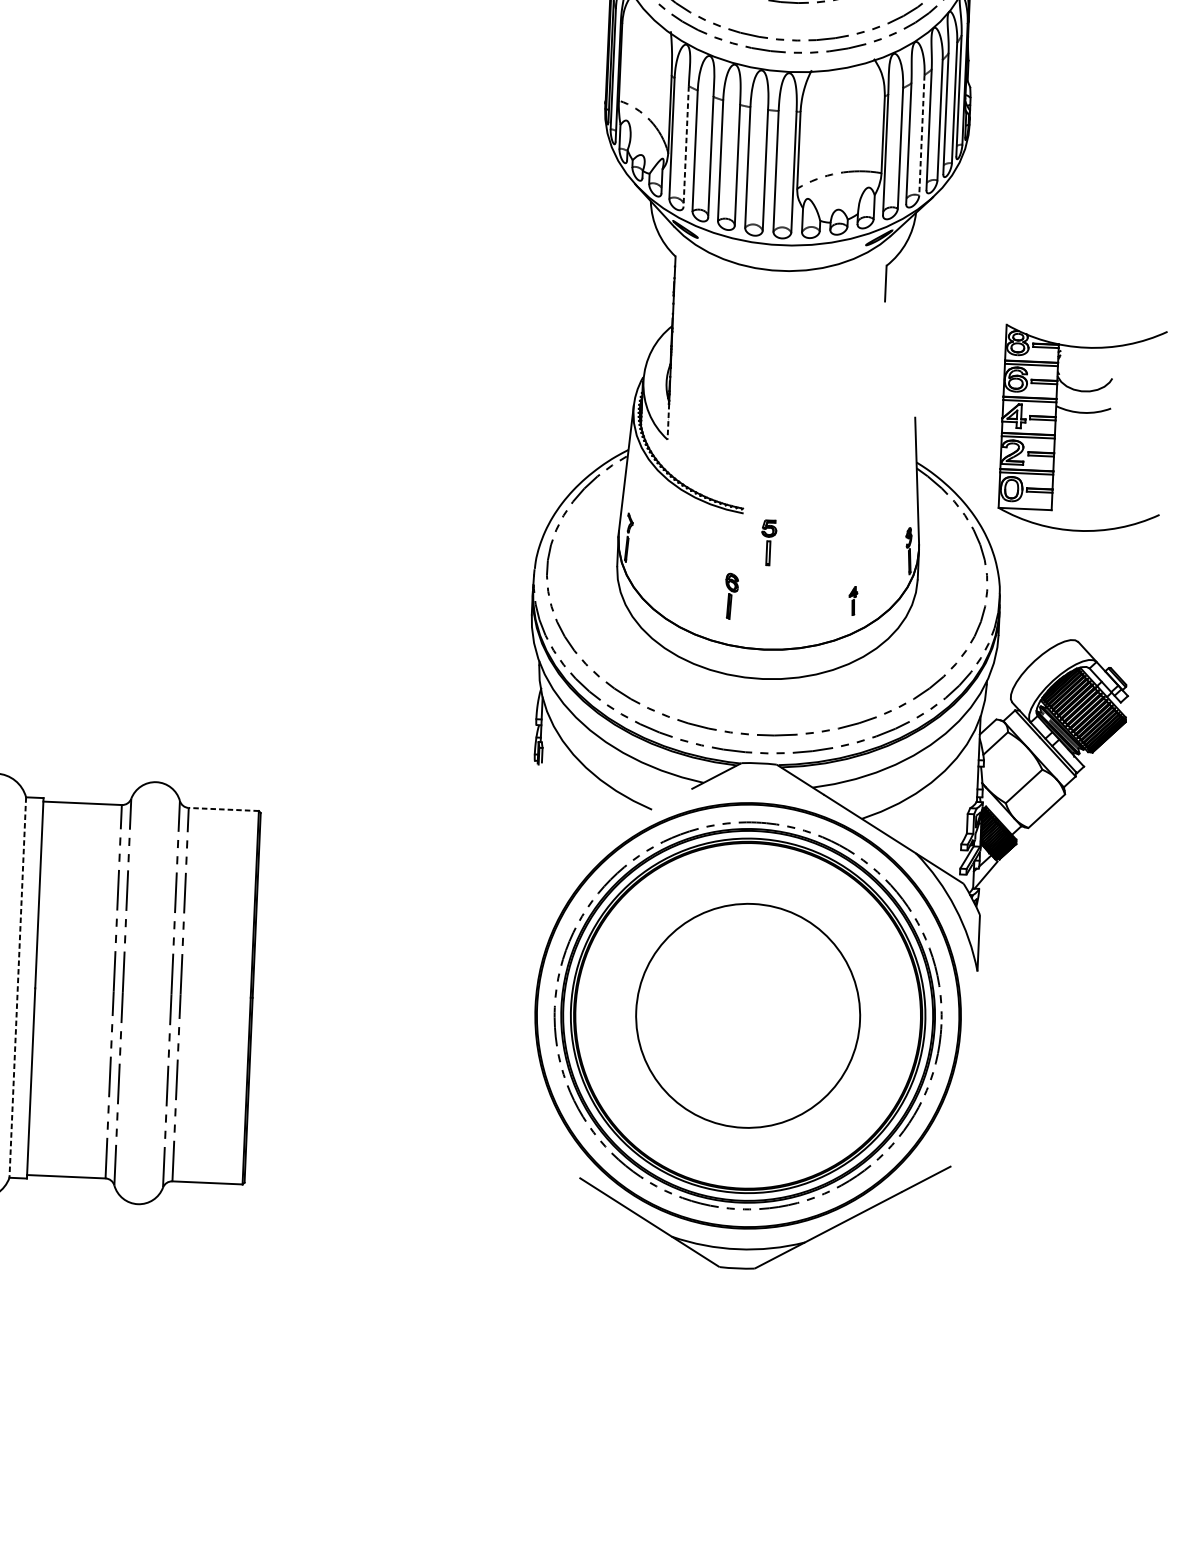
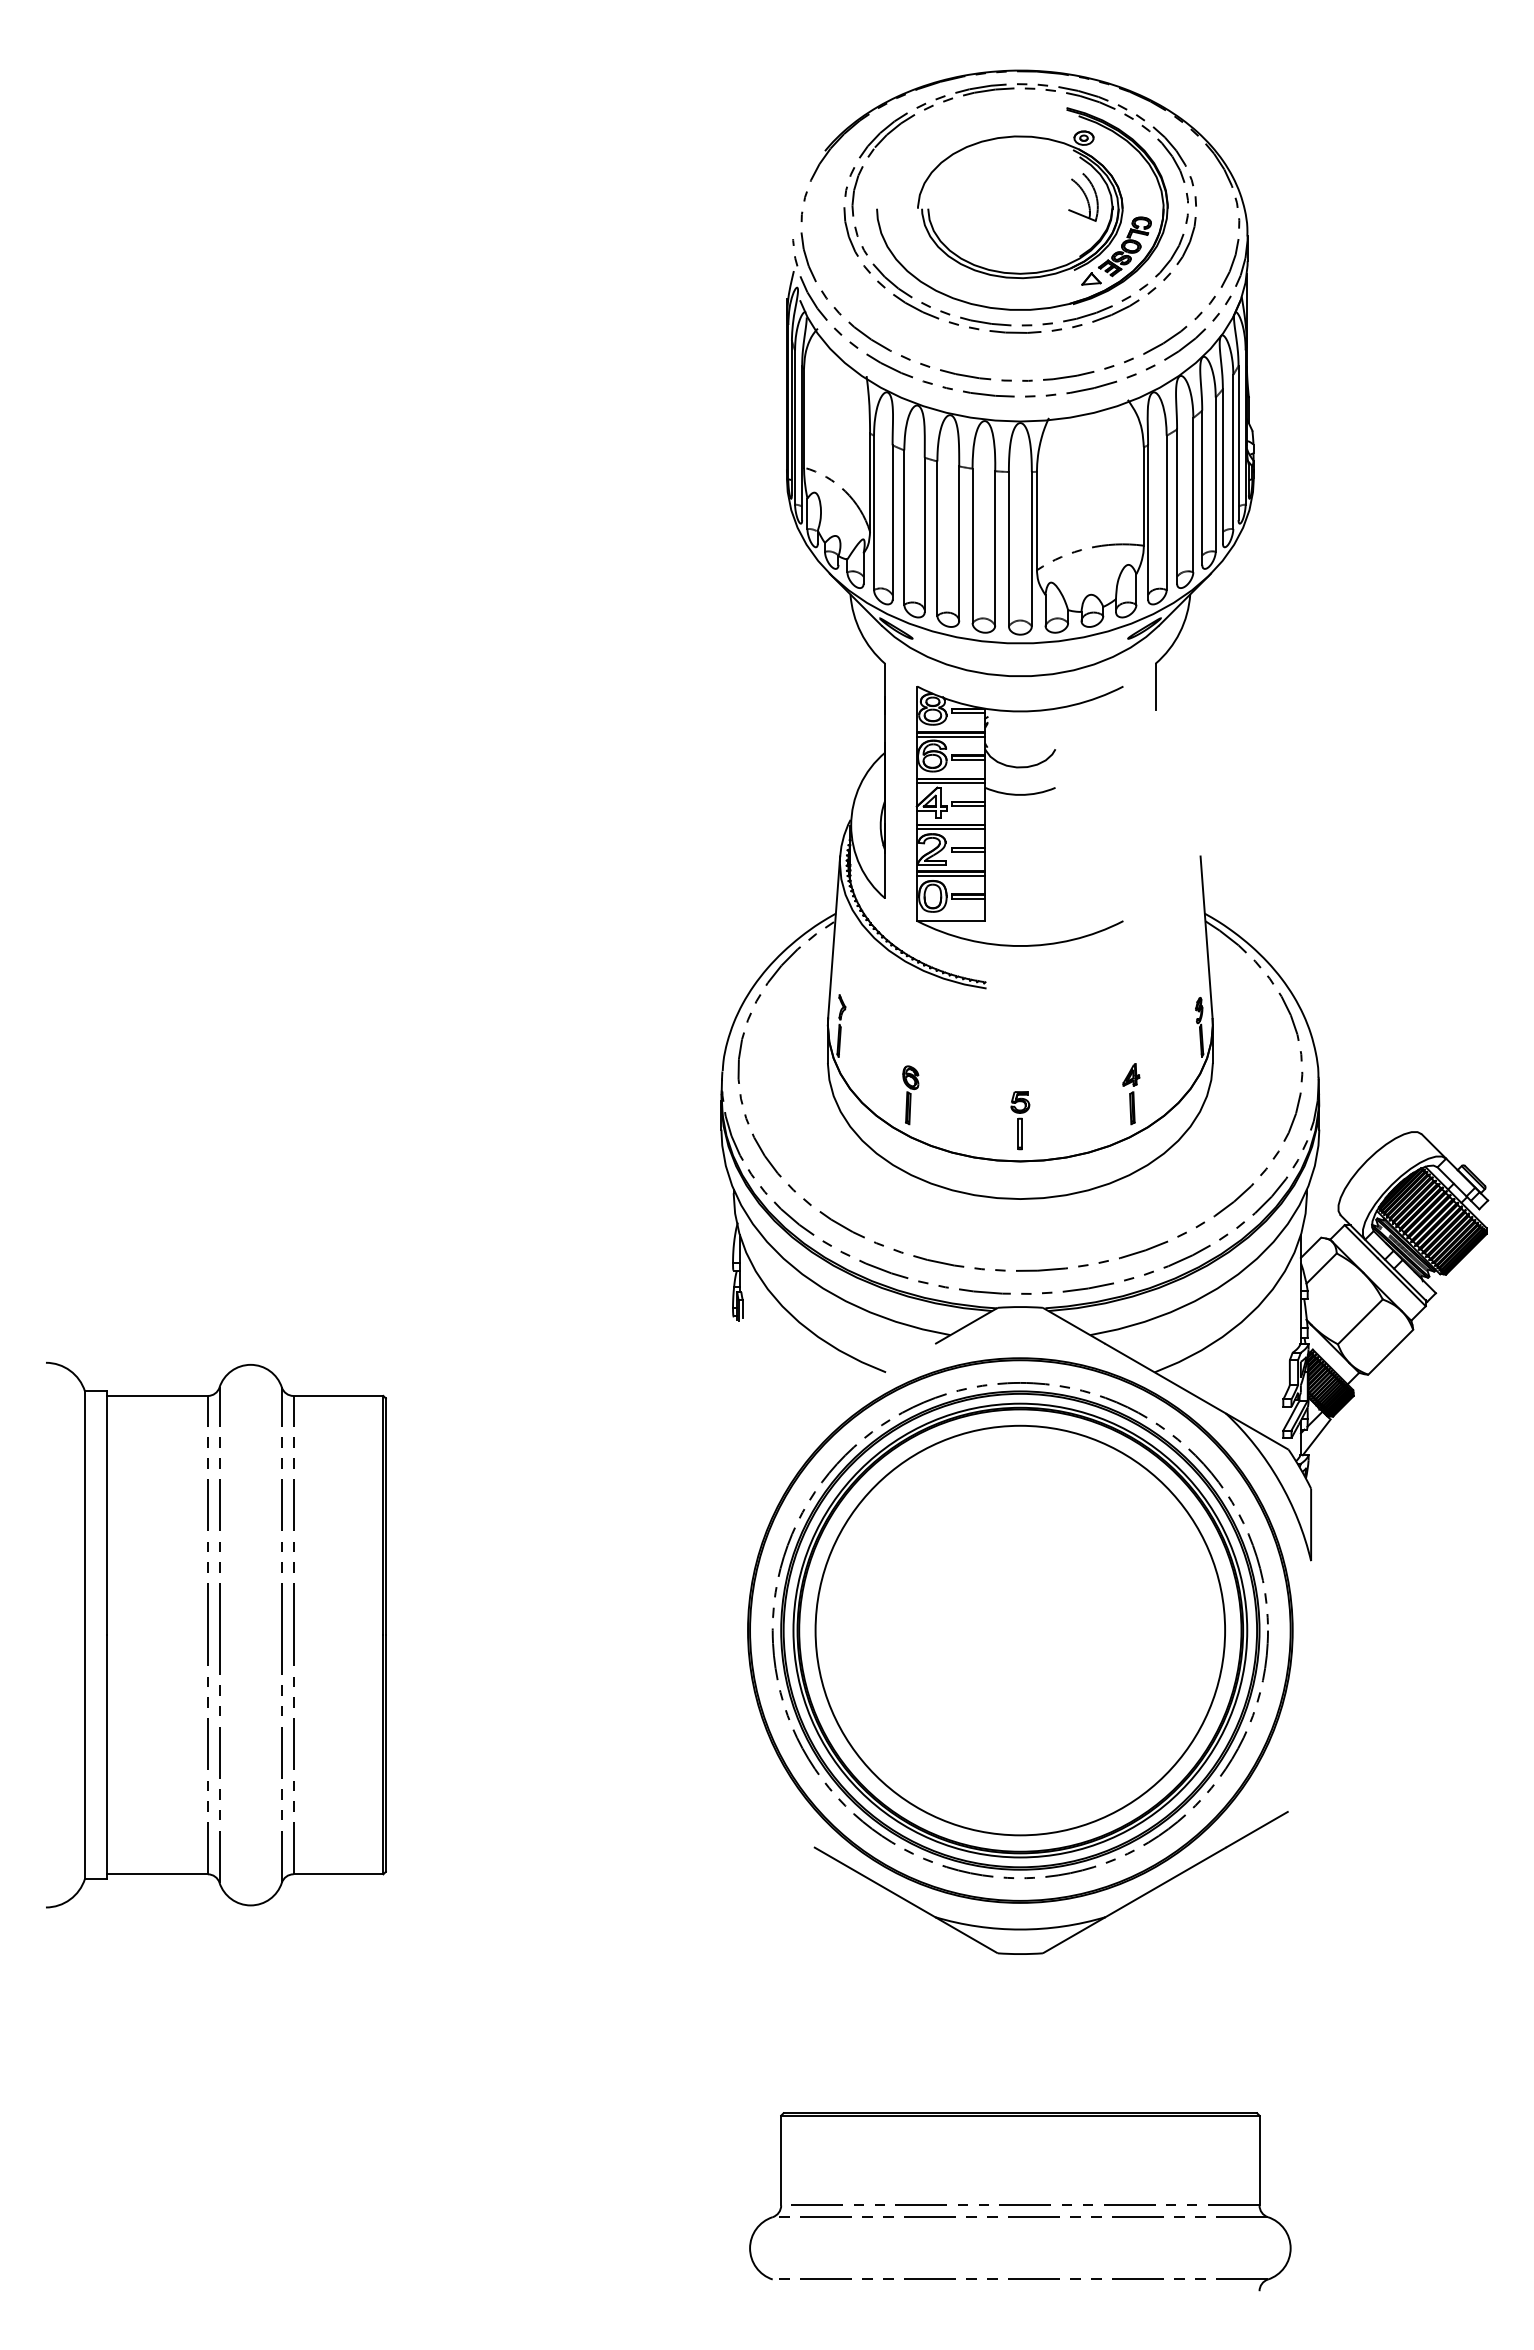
line: (921, 135) -> (1193, 495), dashed -> solid
line: (686, 146) -> (892, 522), dashed -> solid
part: (1082, 413) -> (1019, 795), moved
line: (668, 421) -> (885, 875), dashed -> solid
part: (768, 542) -> (1020, 1120), moved
part: (731, 596) -> (910, 1095), moved
part: (853, 601) -> (1131, 1094), size x1.67
line: (223, 809) -> (338, 1395), dashed -> solid
line: (18, 987) -> (85, 1635), dashed -> solid
circle: (748, 1015) -> (1020, 1630), size x1.43
part: (728, 1461) -> (1020, 2201), added

